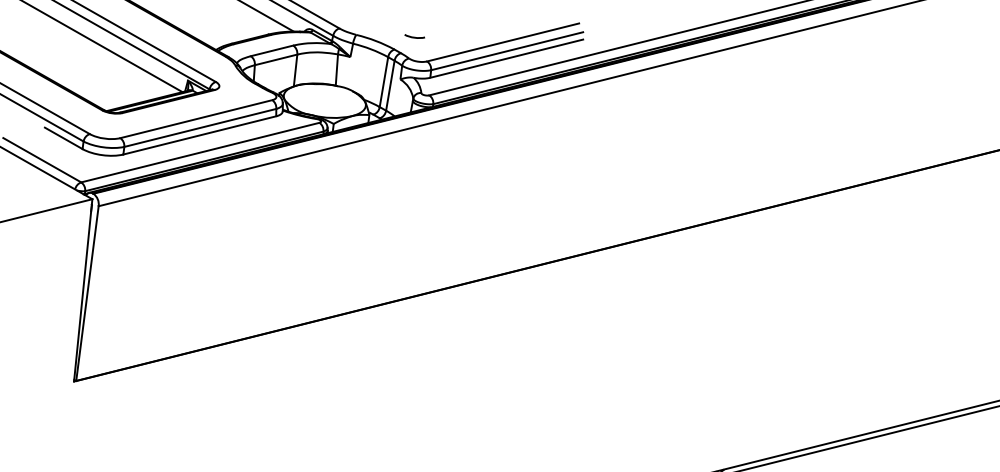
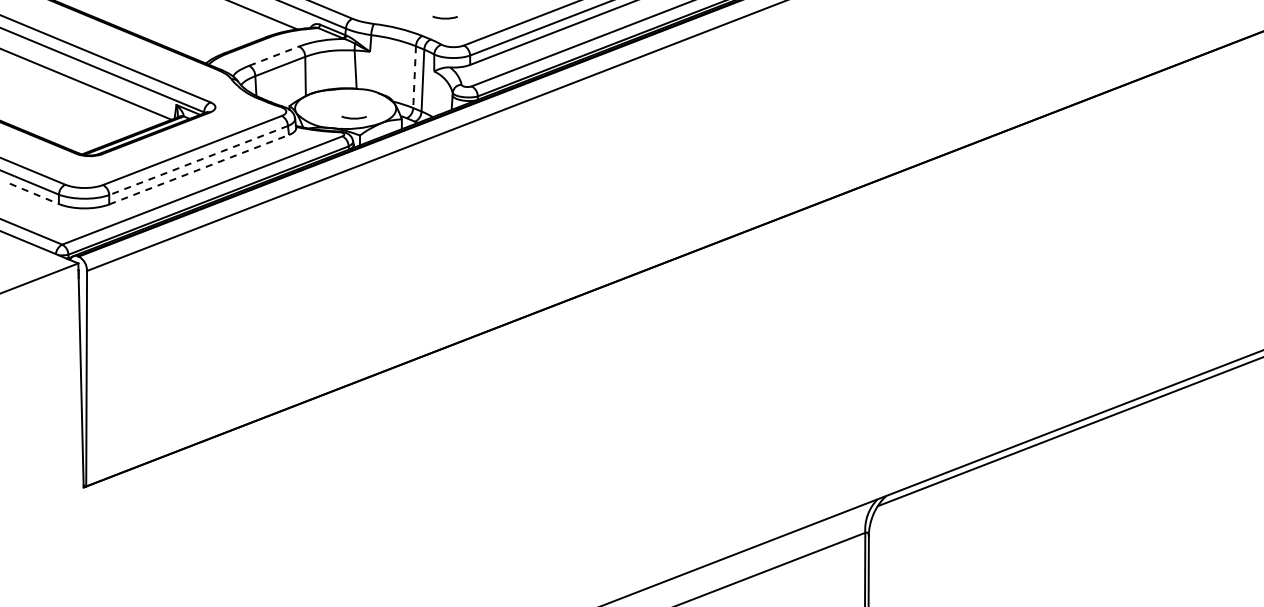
line: (272, 51) -> (274, 56), solid -> dashed
line: (383, 82) -> (414, 77), solid -> dashed
curve: (330, 108) -> (353, 117), added
line: (200, 127) -> (198, 160), solid -> dashed
line: (200, 135) -> (199, 169), solid -> dashed
line: (63, 138) -> (34, 193), solid -> dashed

